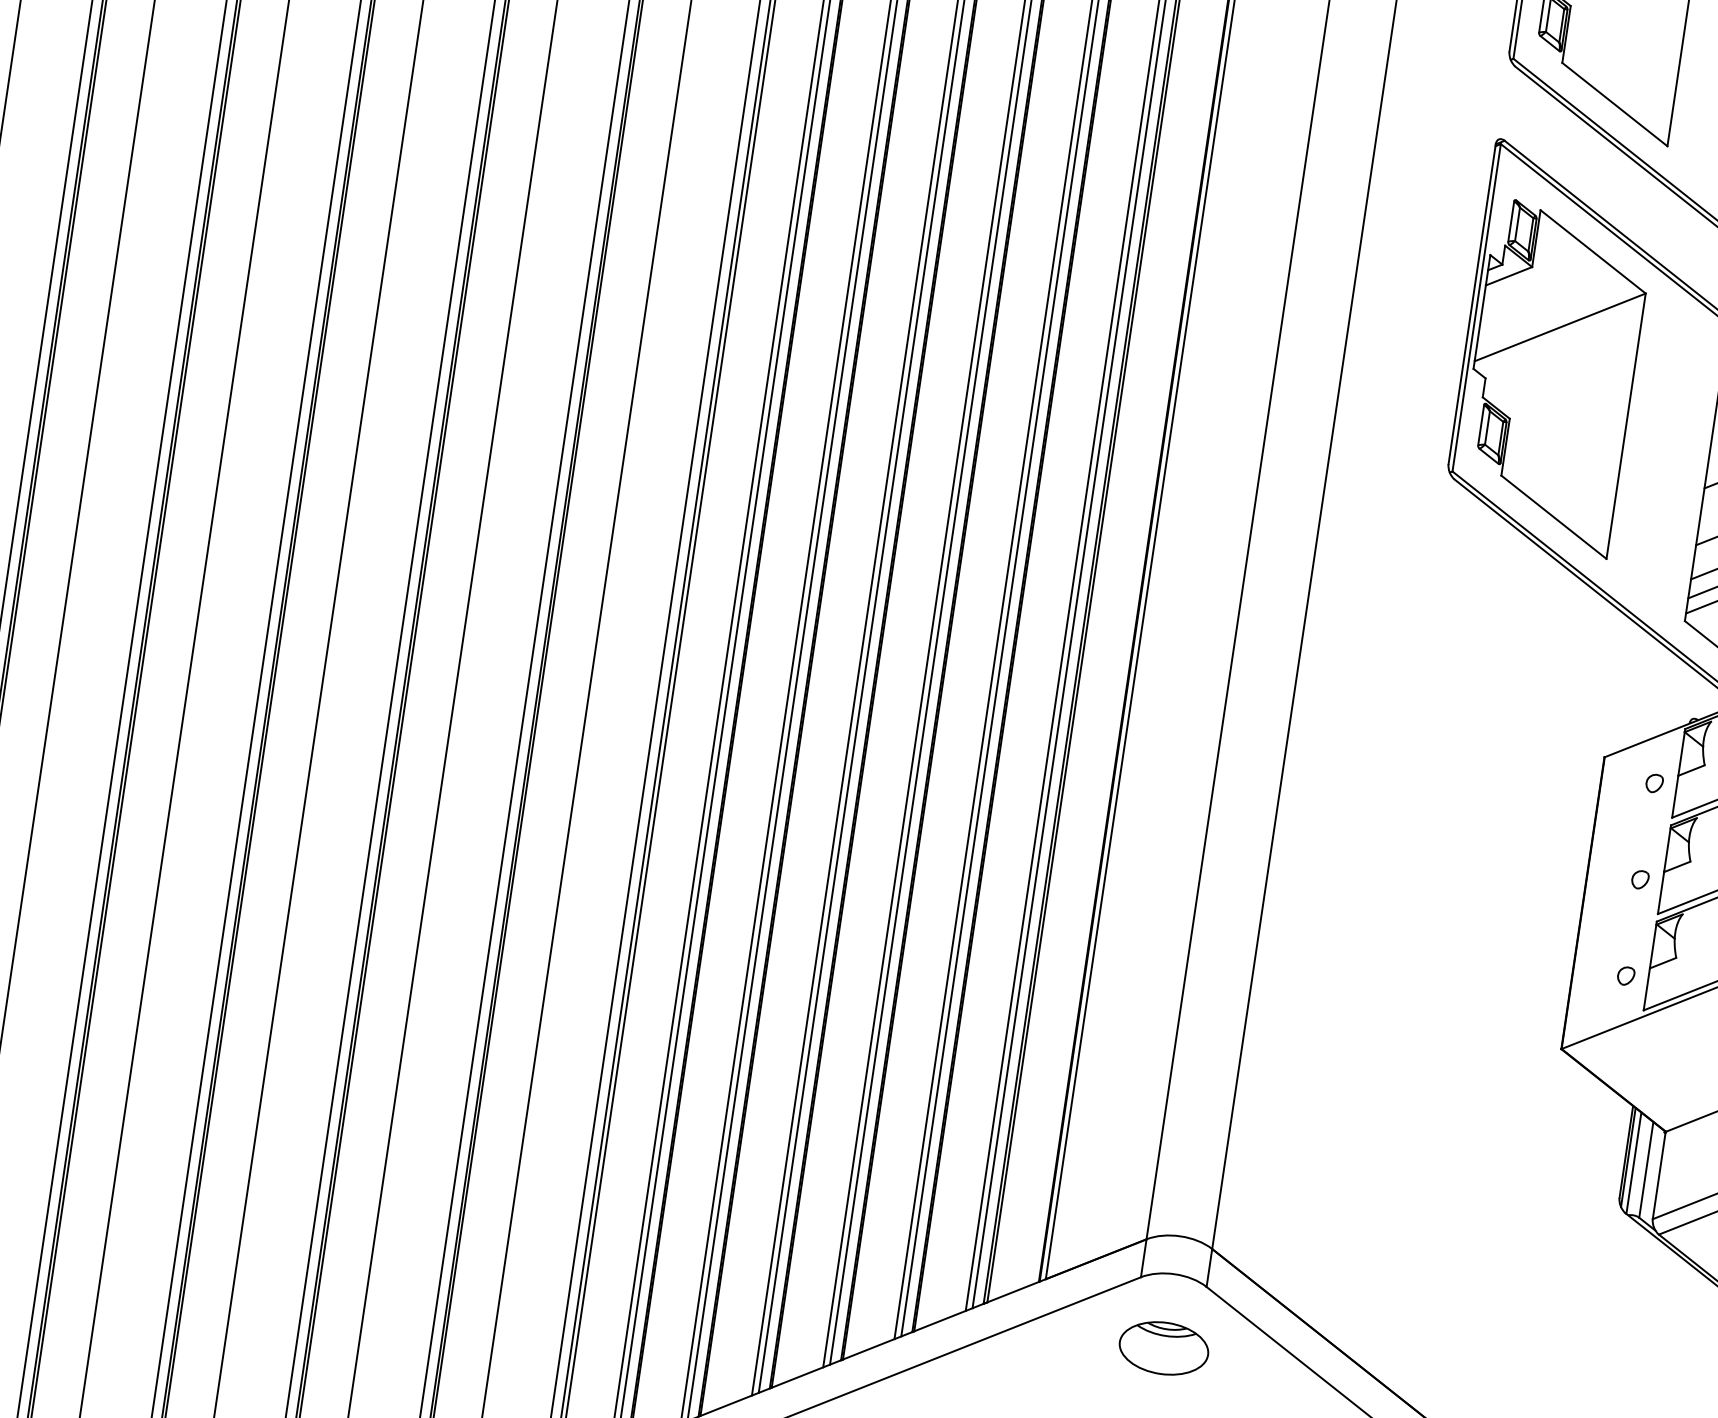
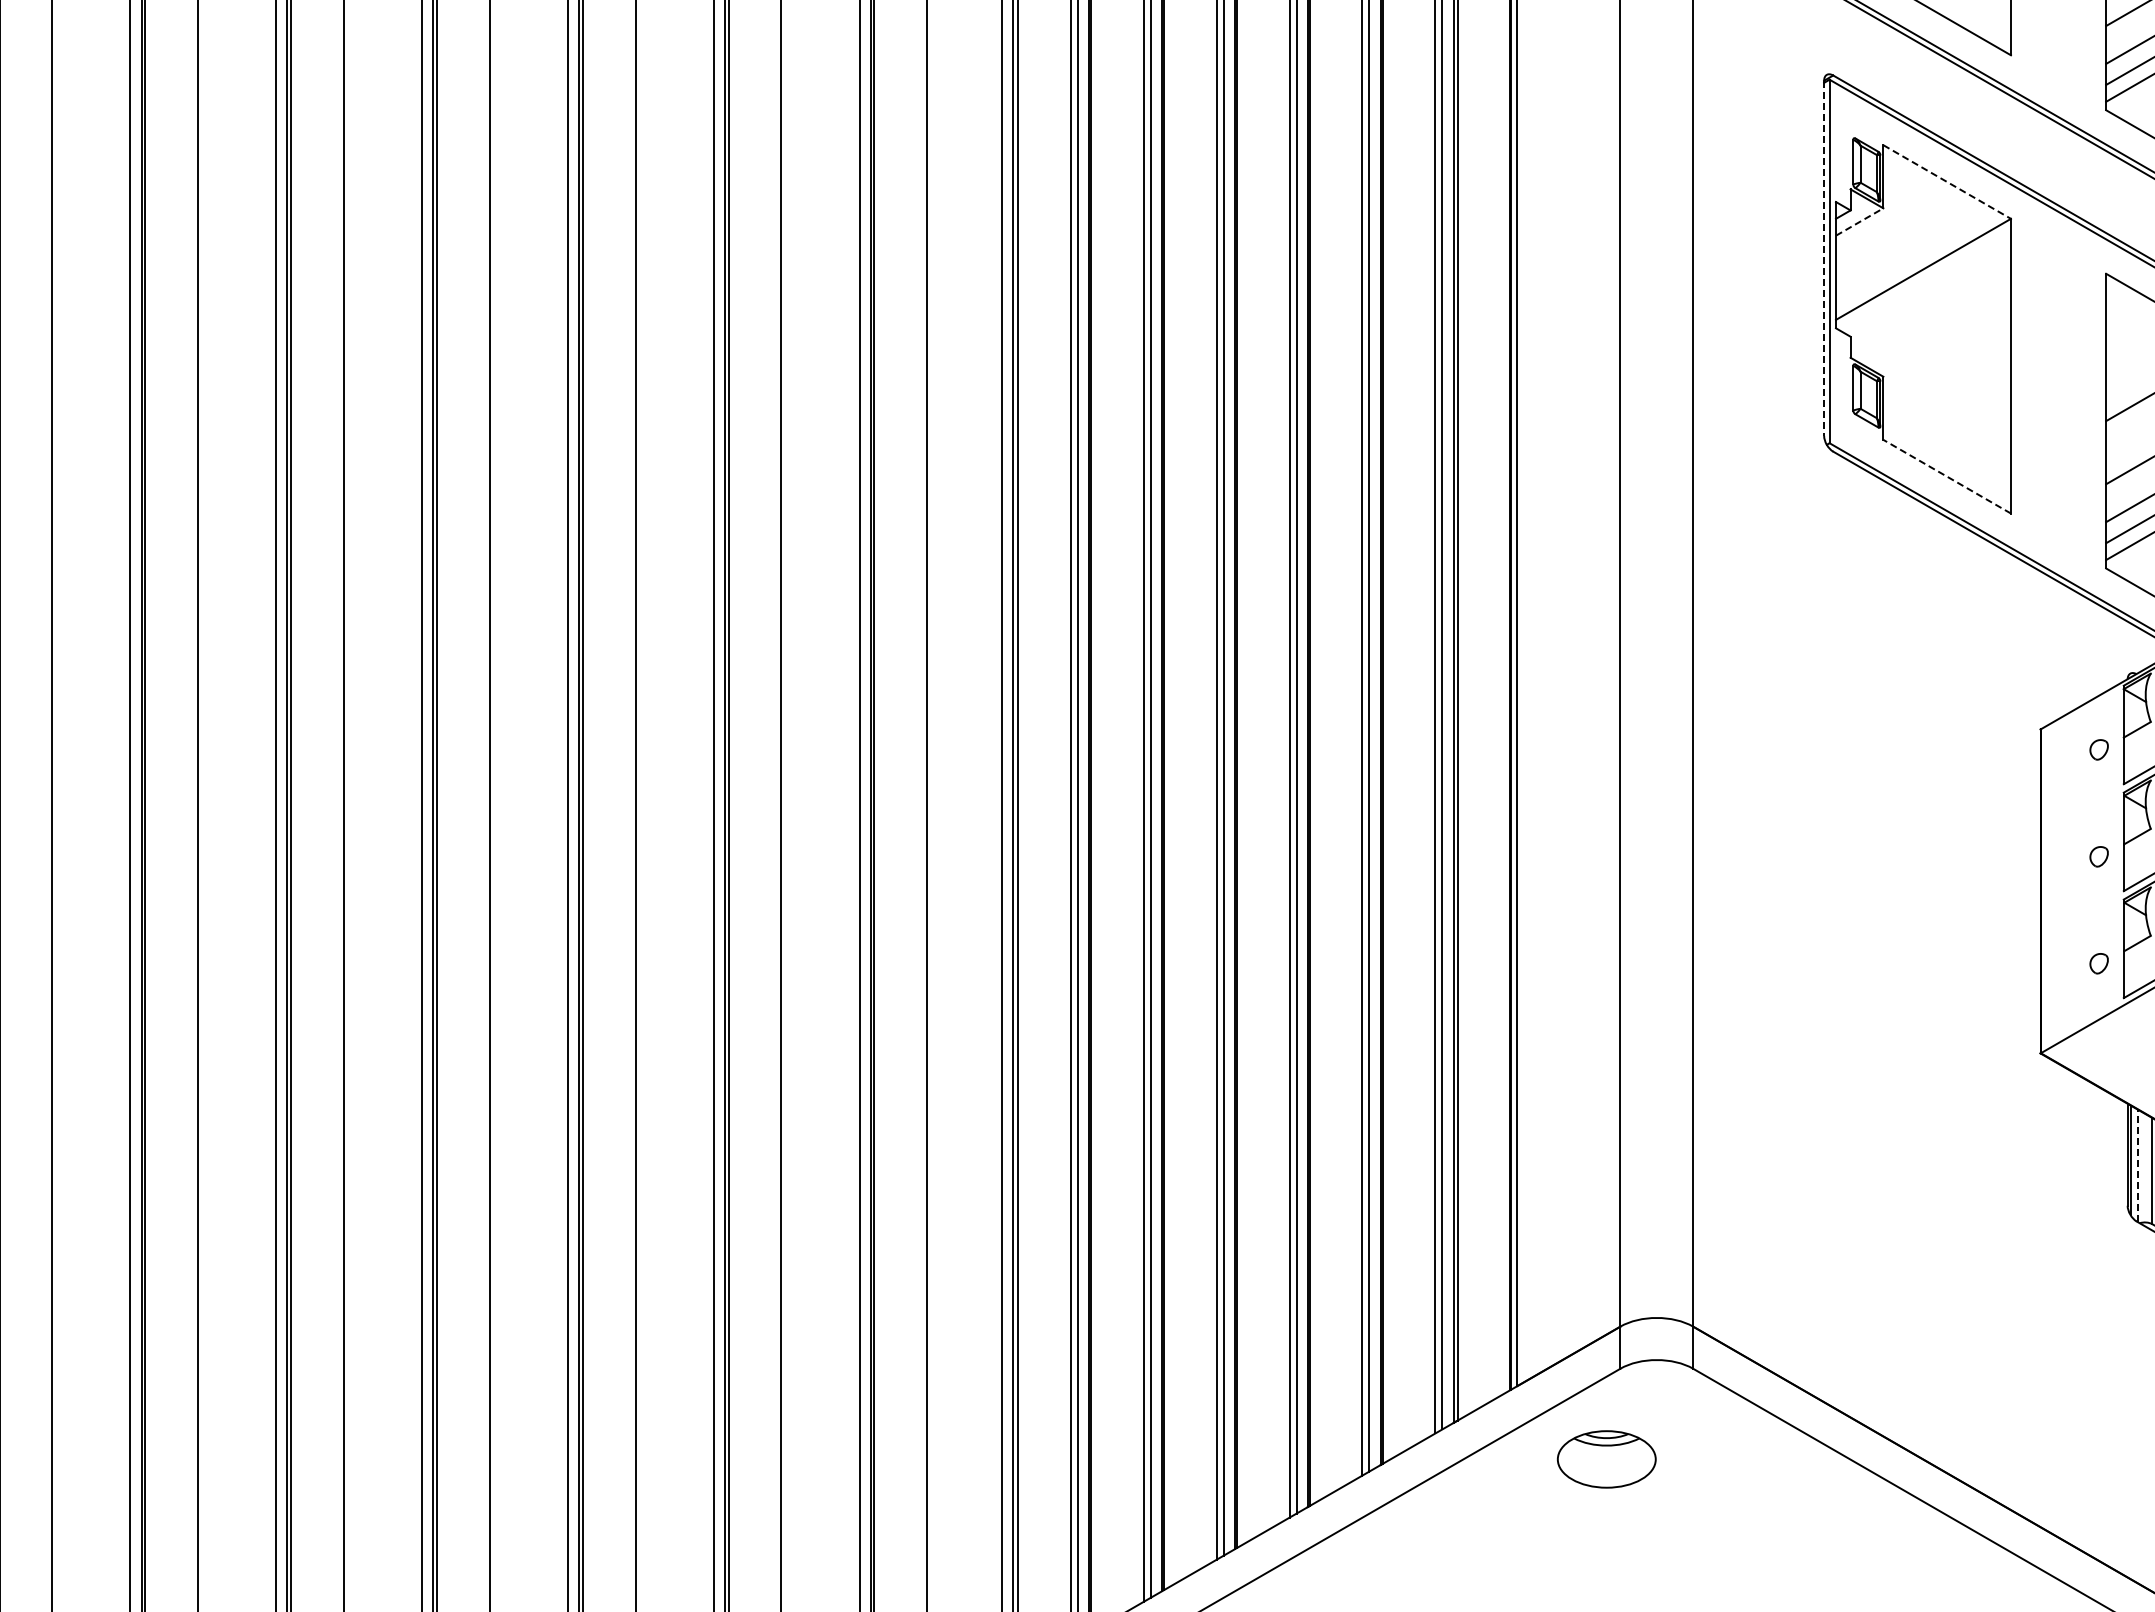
line: (1593, 252) -> (1947, 182), solid -> dashed
line: (1509, 275) -> (1860, 221), solid -> dashed
line: (1472, 304) -> (1824, 258), solid -> dashed
line: (1554, 517) -> (1947, 476), solid -> dashed
line: (1633, 1162) -> (2137, 1165), solid -> dashed
part: (1163, 1348) -> (1606, 1459), moved

